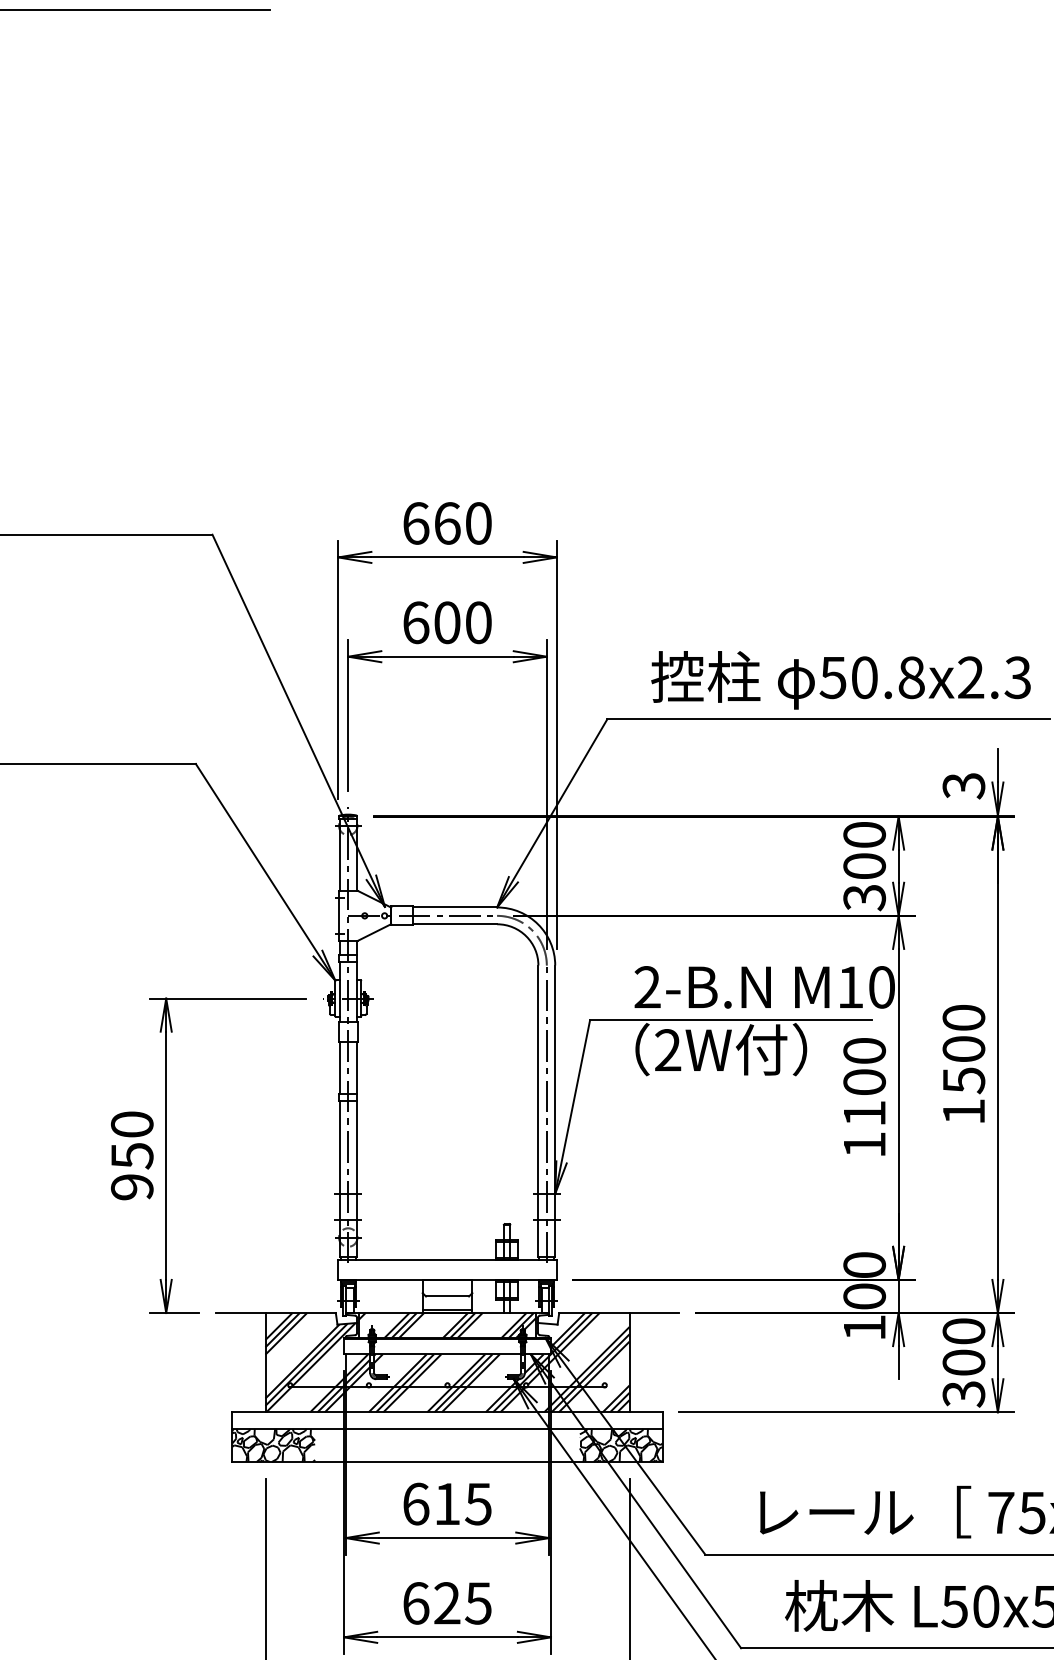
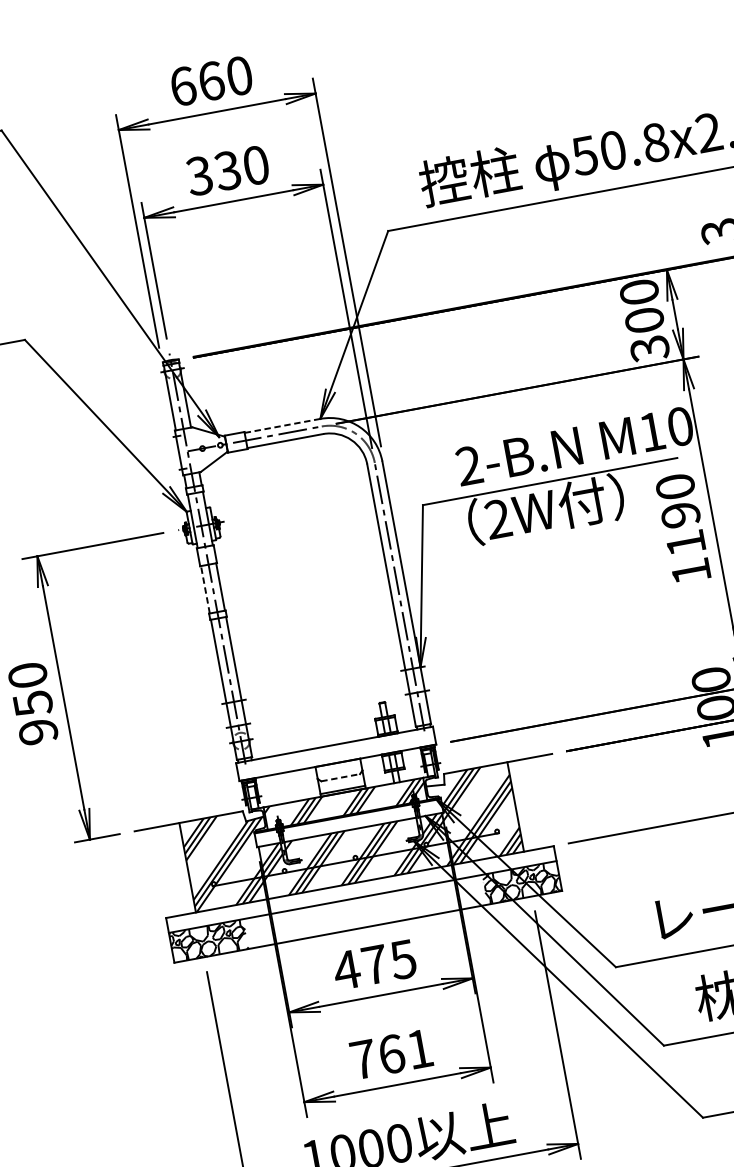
text: (431, 622) -> (213, 173), 600 -> 330
line: (455, 907) -> (282, 425), solid -> dashed
line: (339, 1067) -> (205, 589), solid -> dashed
text: (864, 1082) -> (680, 515), 1100 -> 1190
line: (447, 1296) -> (340, 777), solid -> dashed
text: (430, 1503) -> (359, 967), 615 -> 475
text: (447, 1603) -> (391, 1054), 625 -> 761

